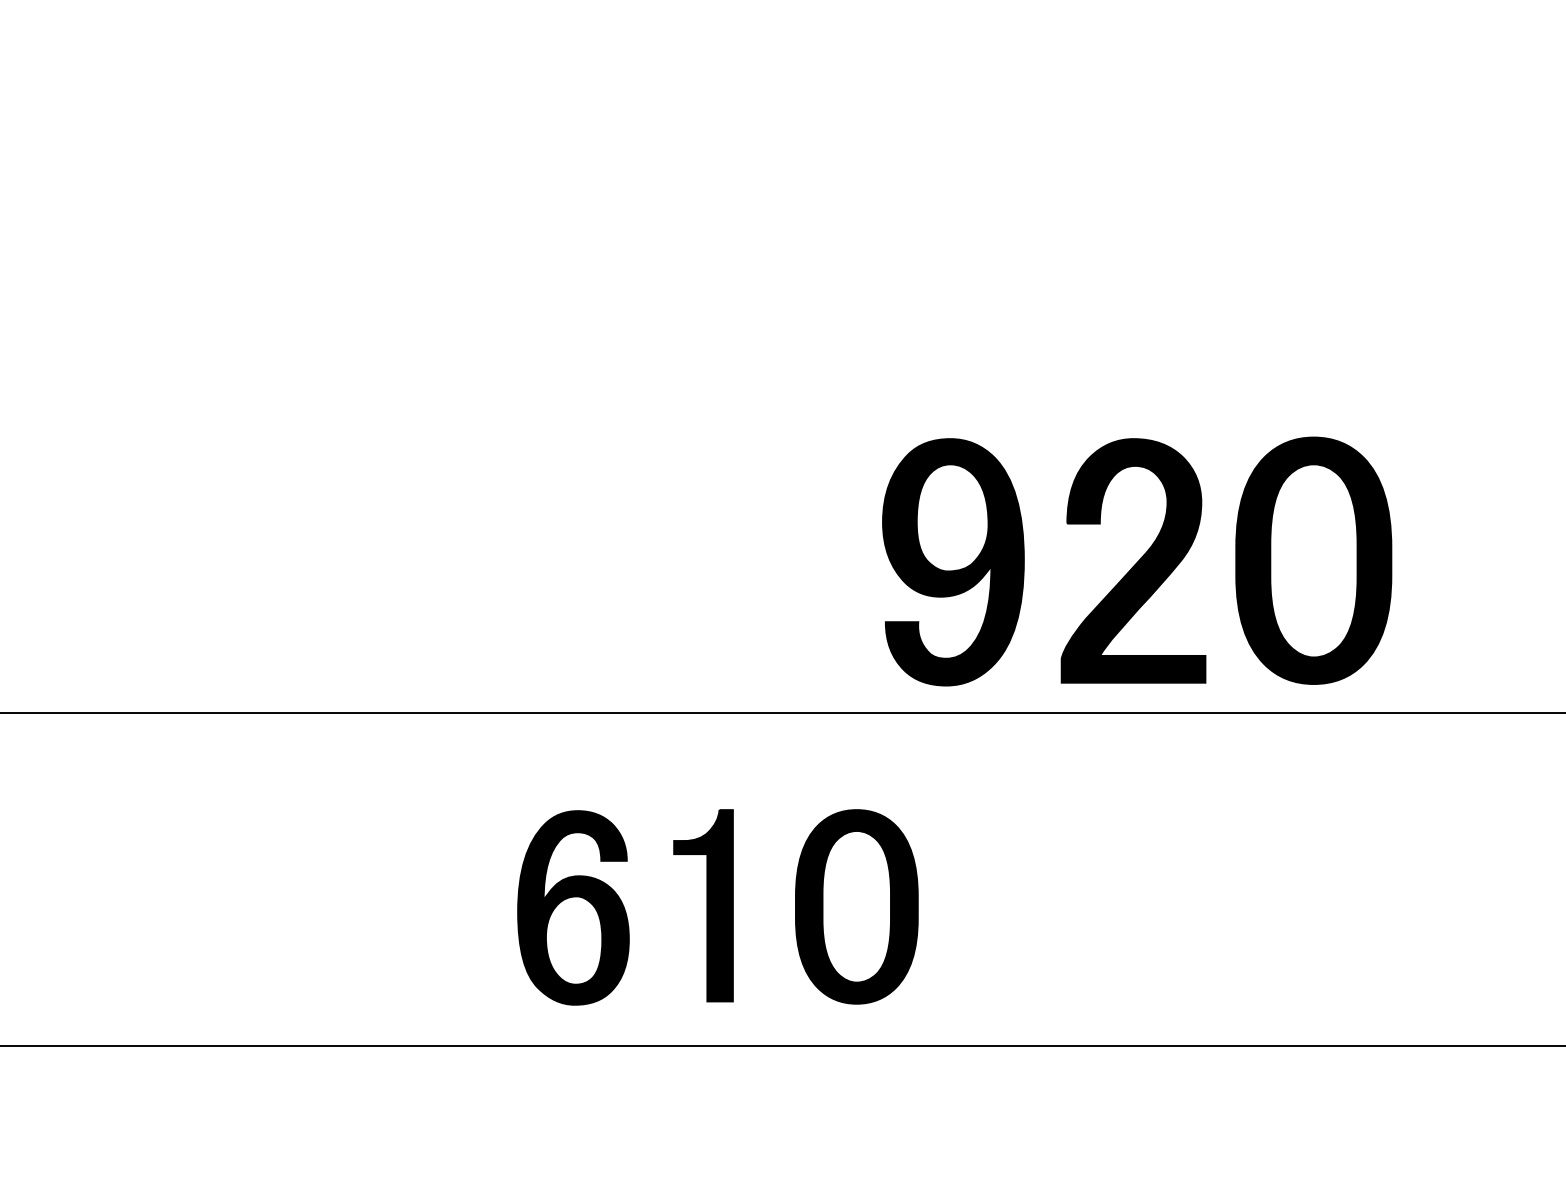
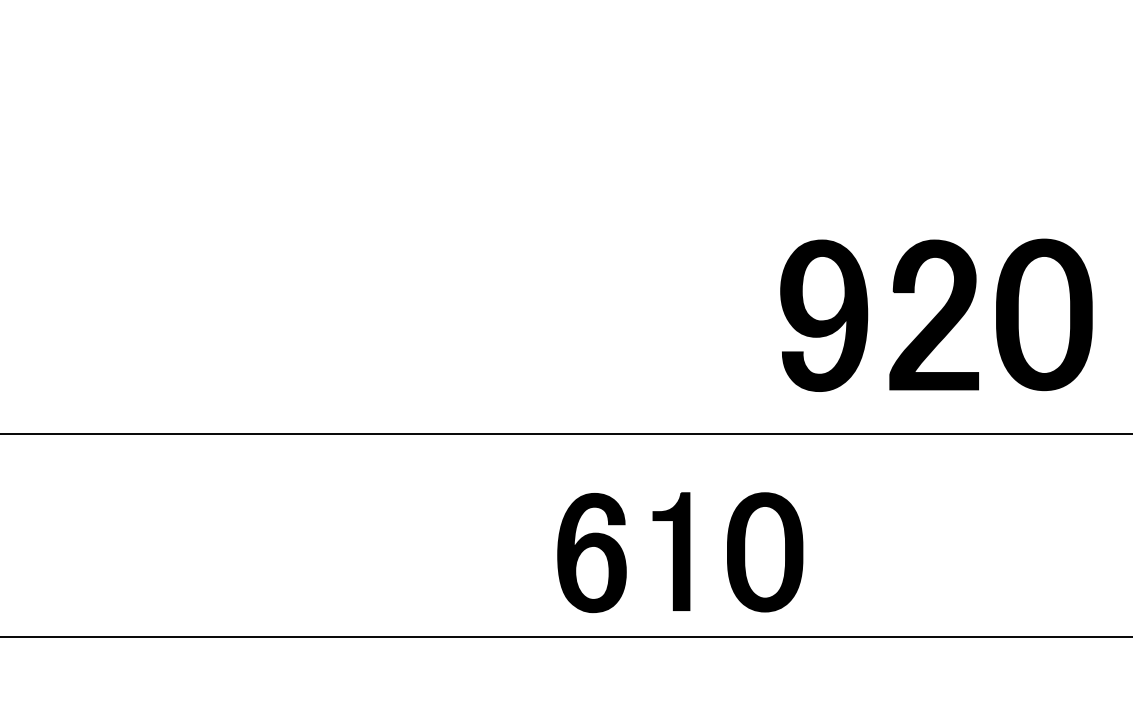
part: (1137, 560) -> (936, 314), moved

